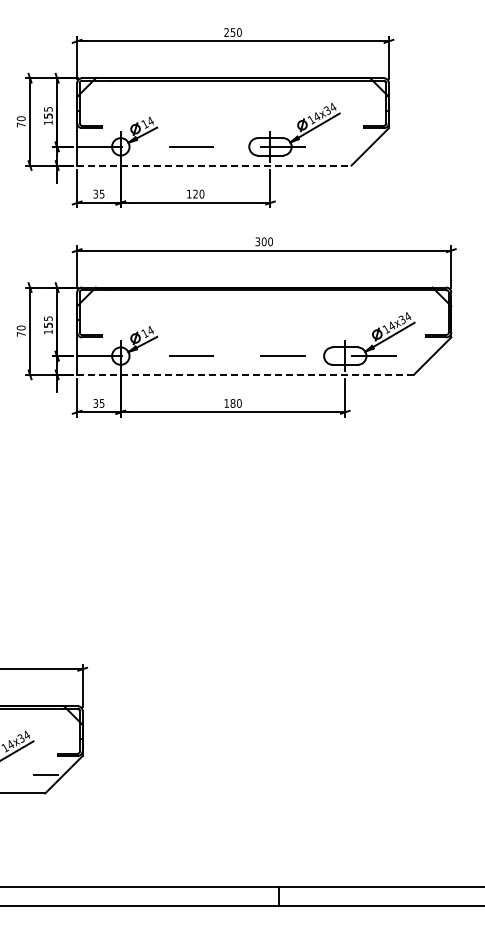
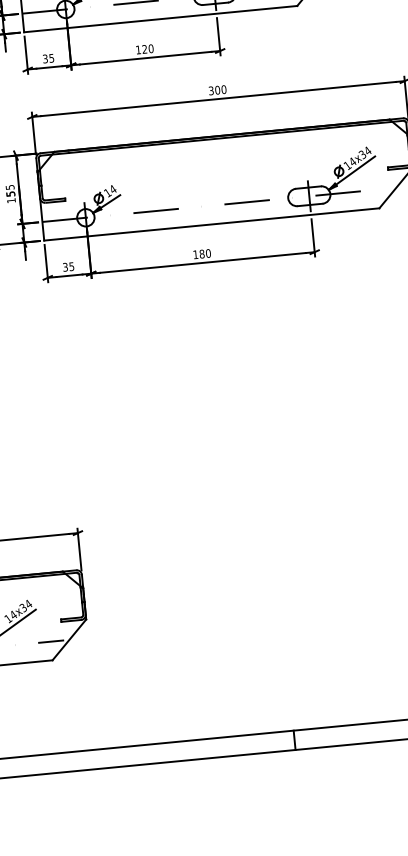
line: (214, 165) -> (160, 19), dashed -> solid
line: (246, 374) -> (212, 224), dashed -> solid

